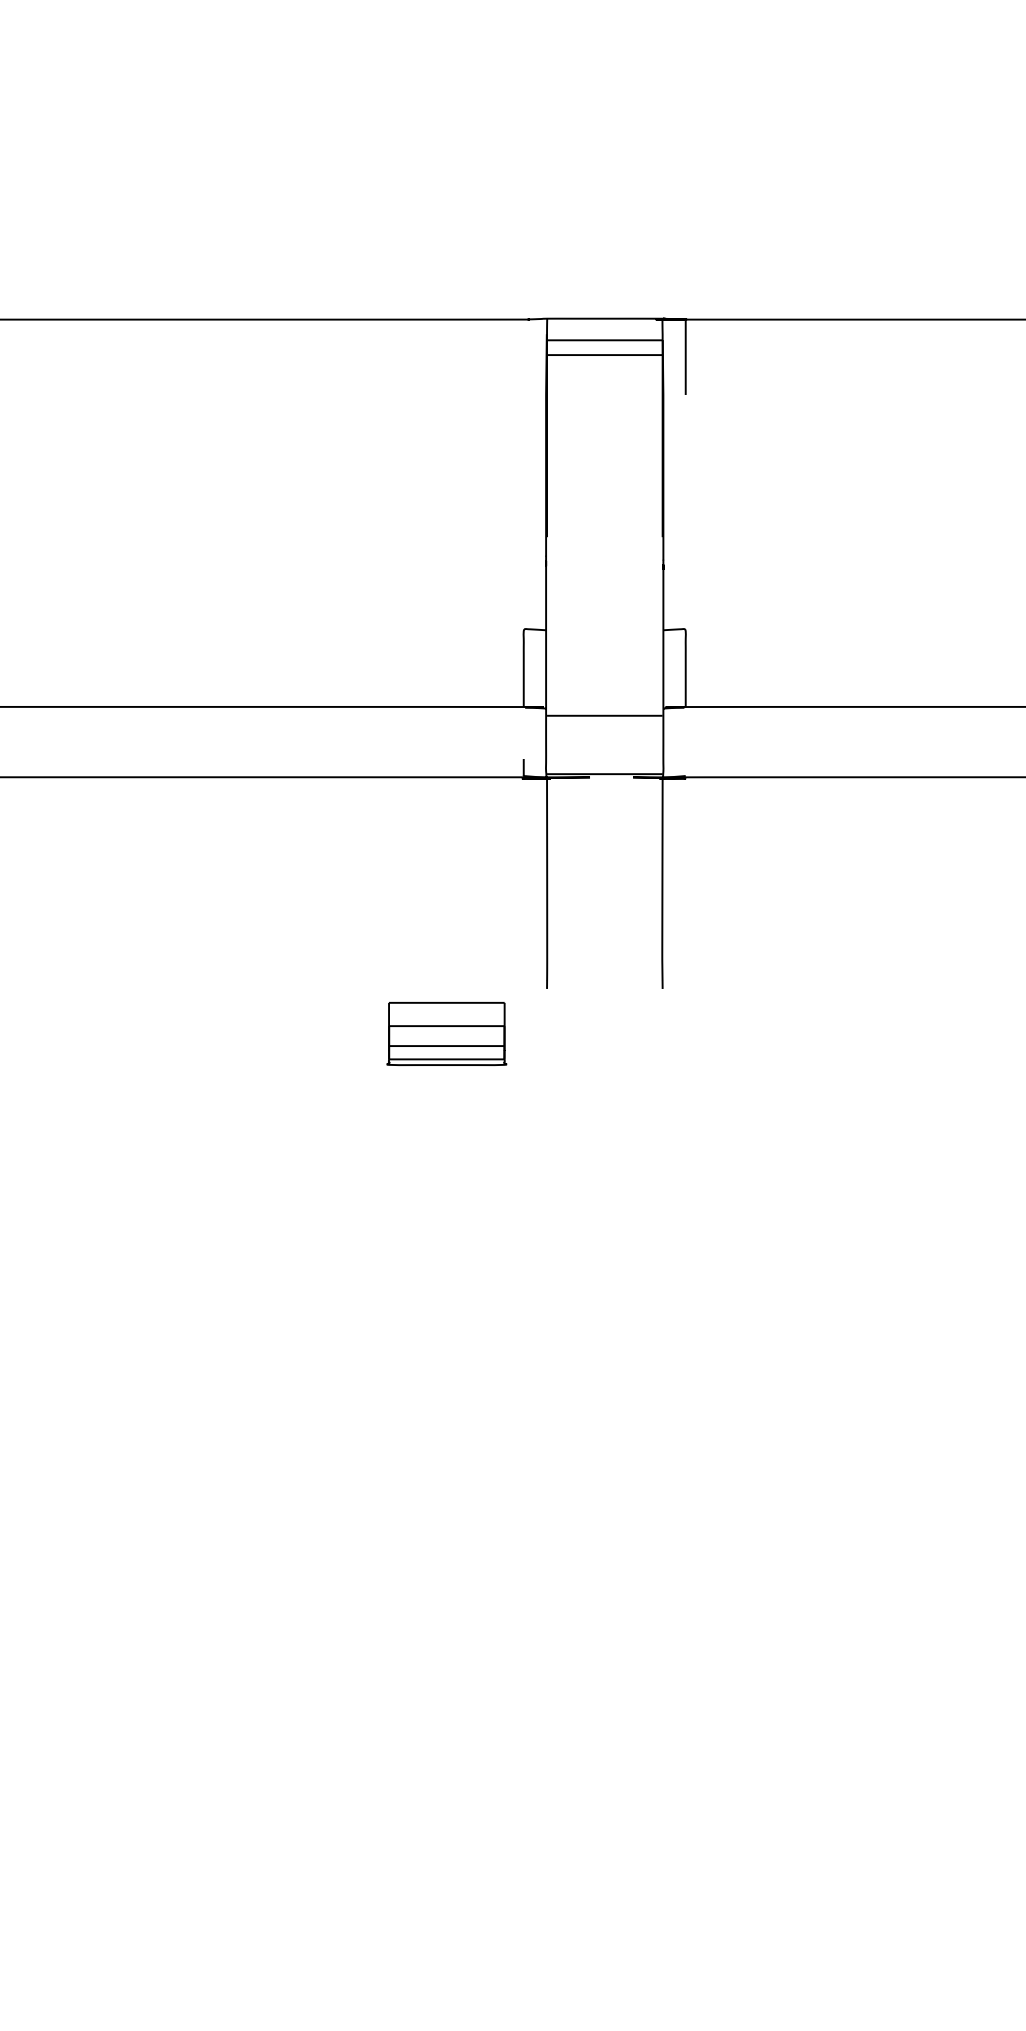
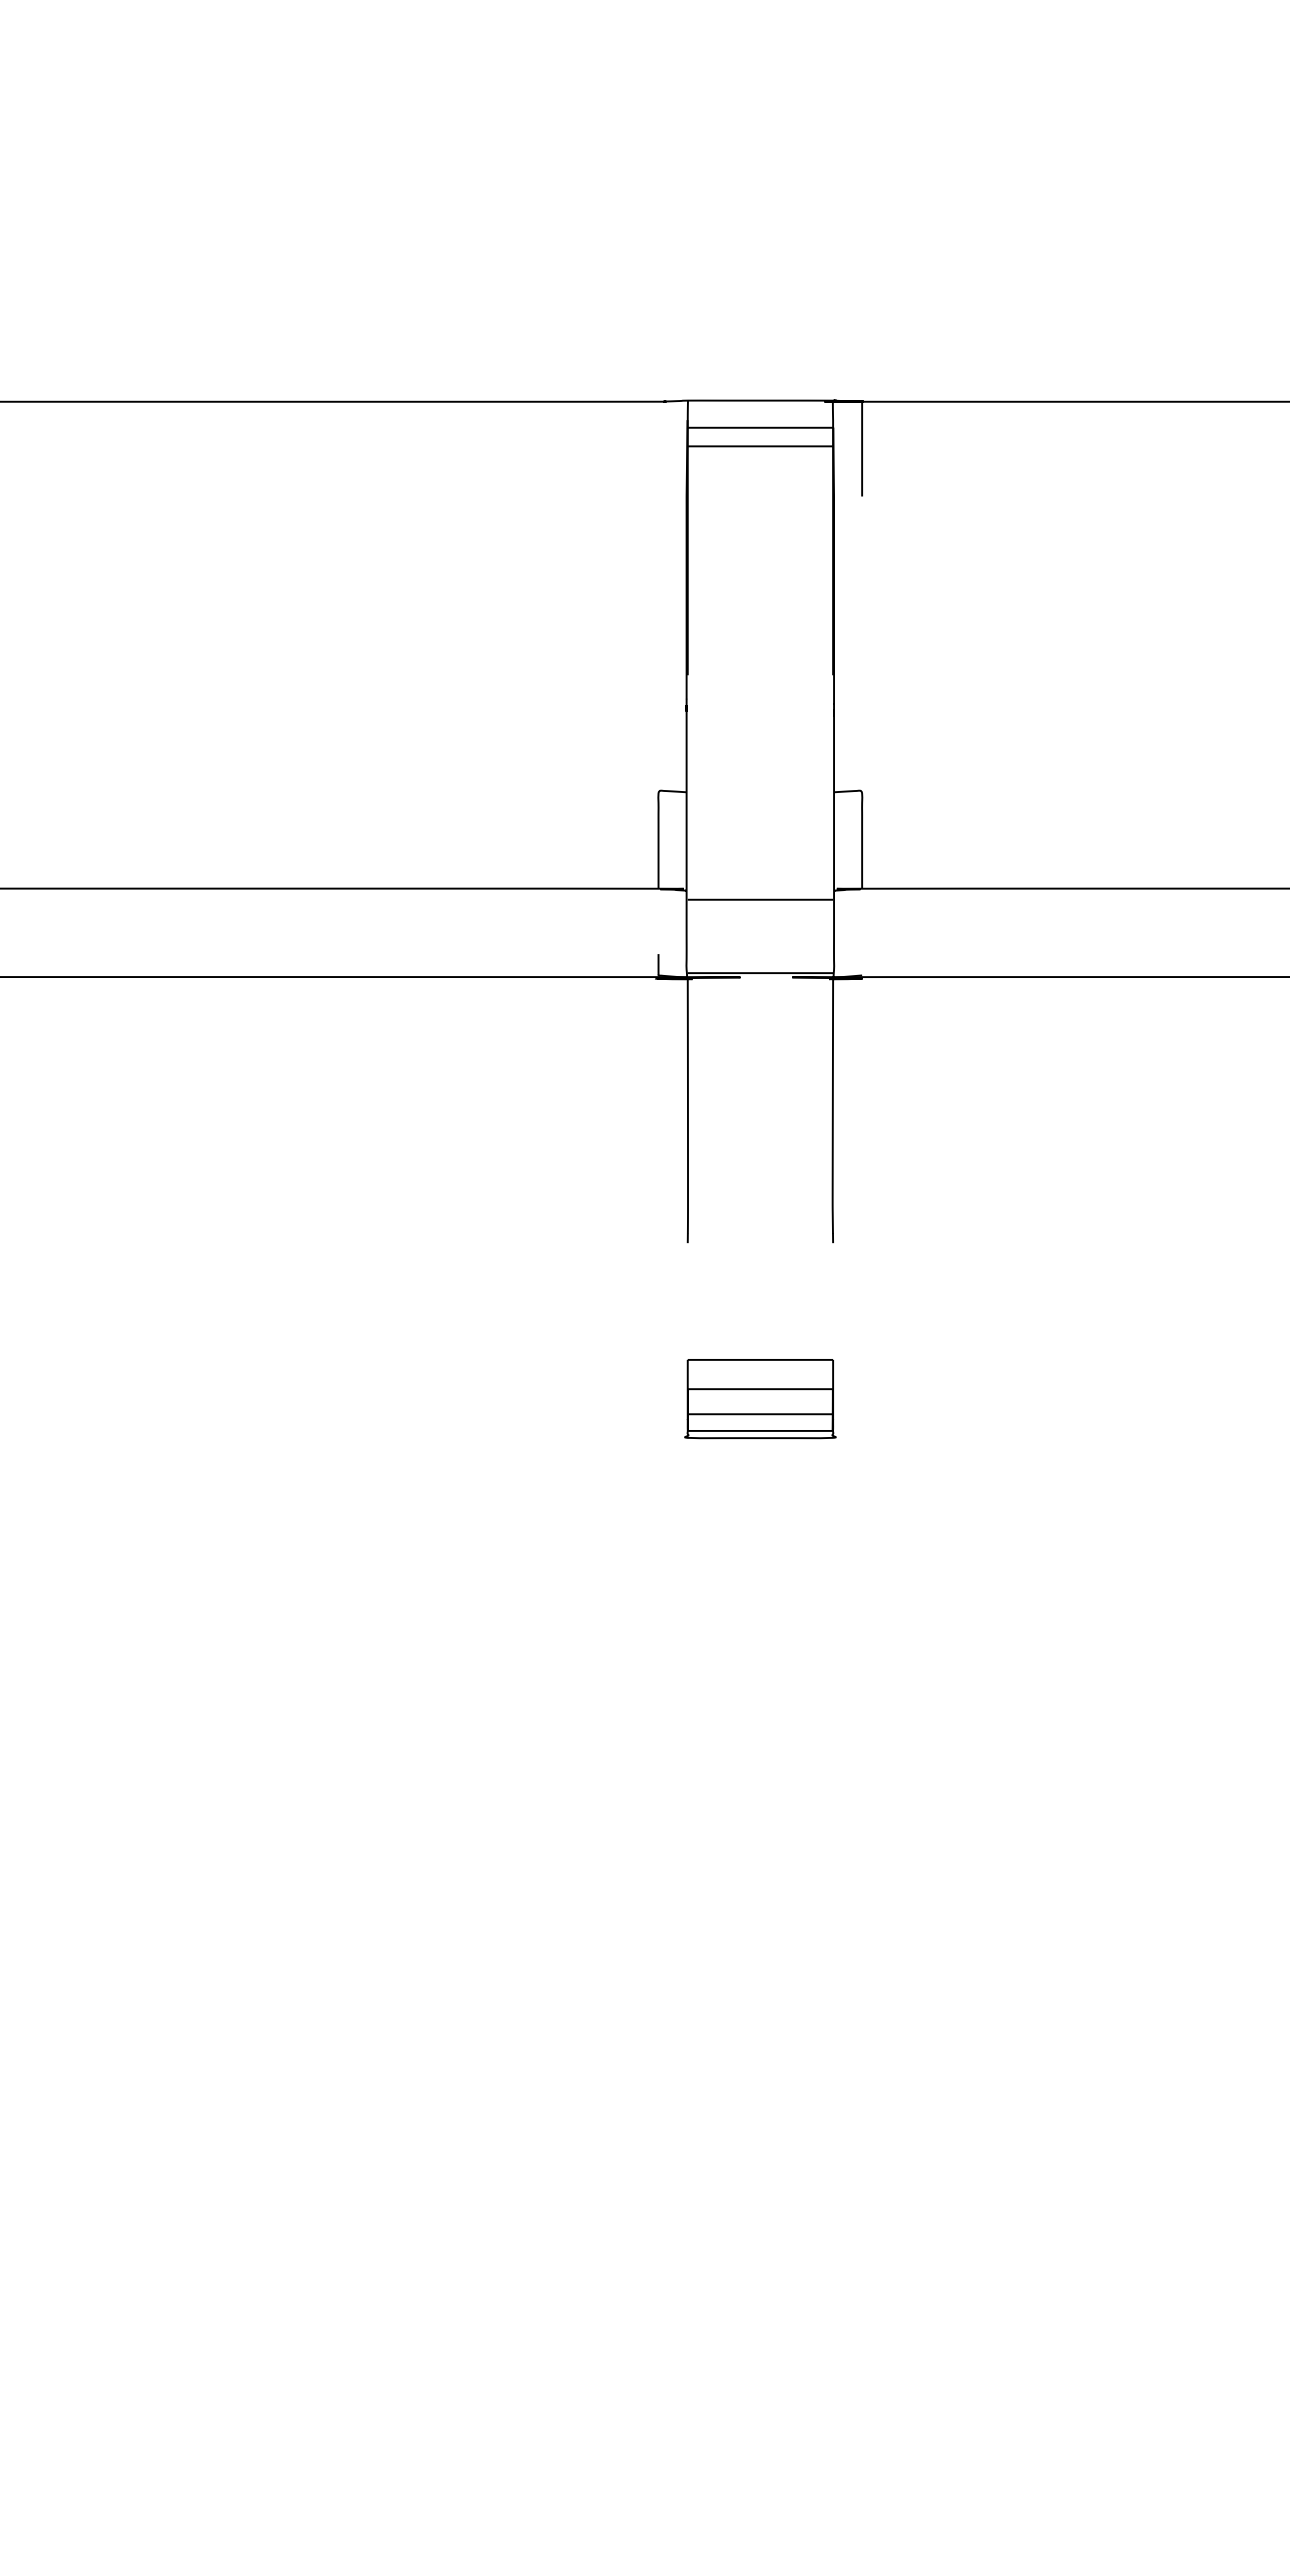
part: (446, 1033) -> (760, 1398), moved

